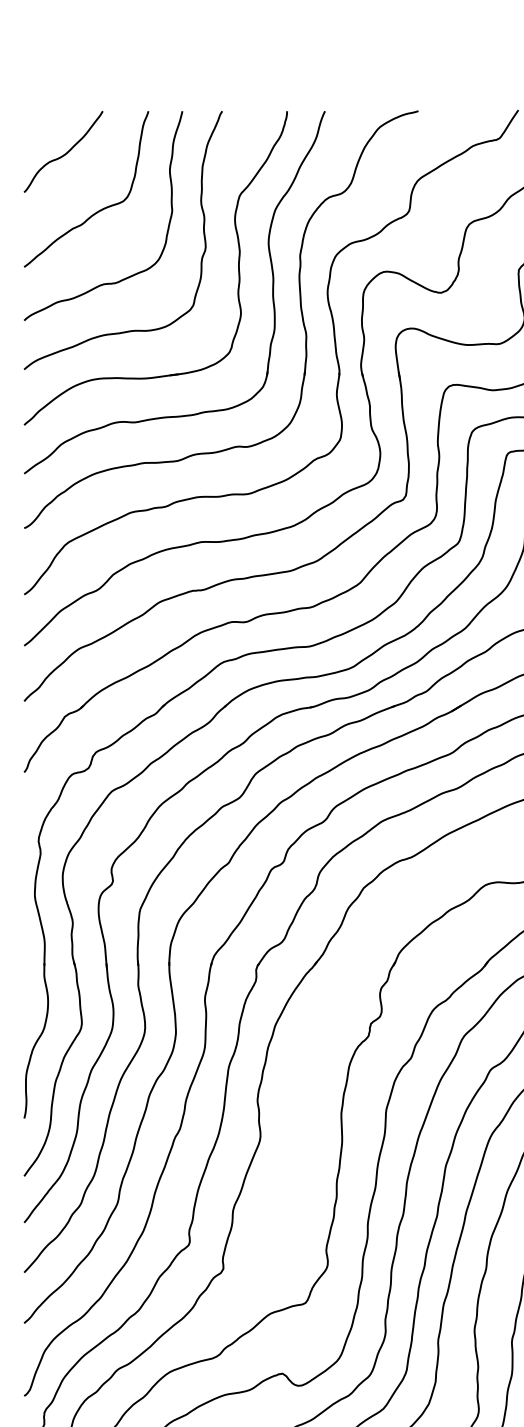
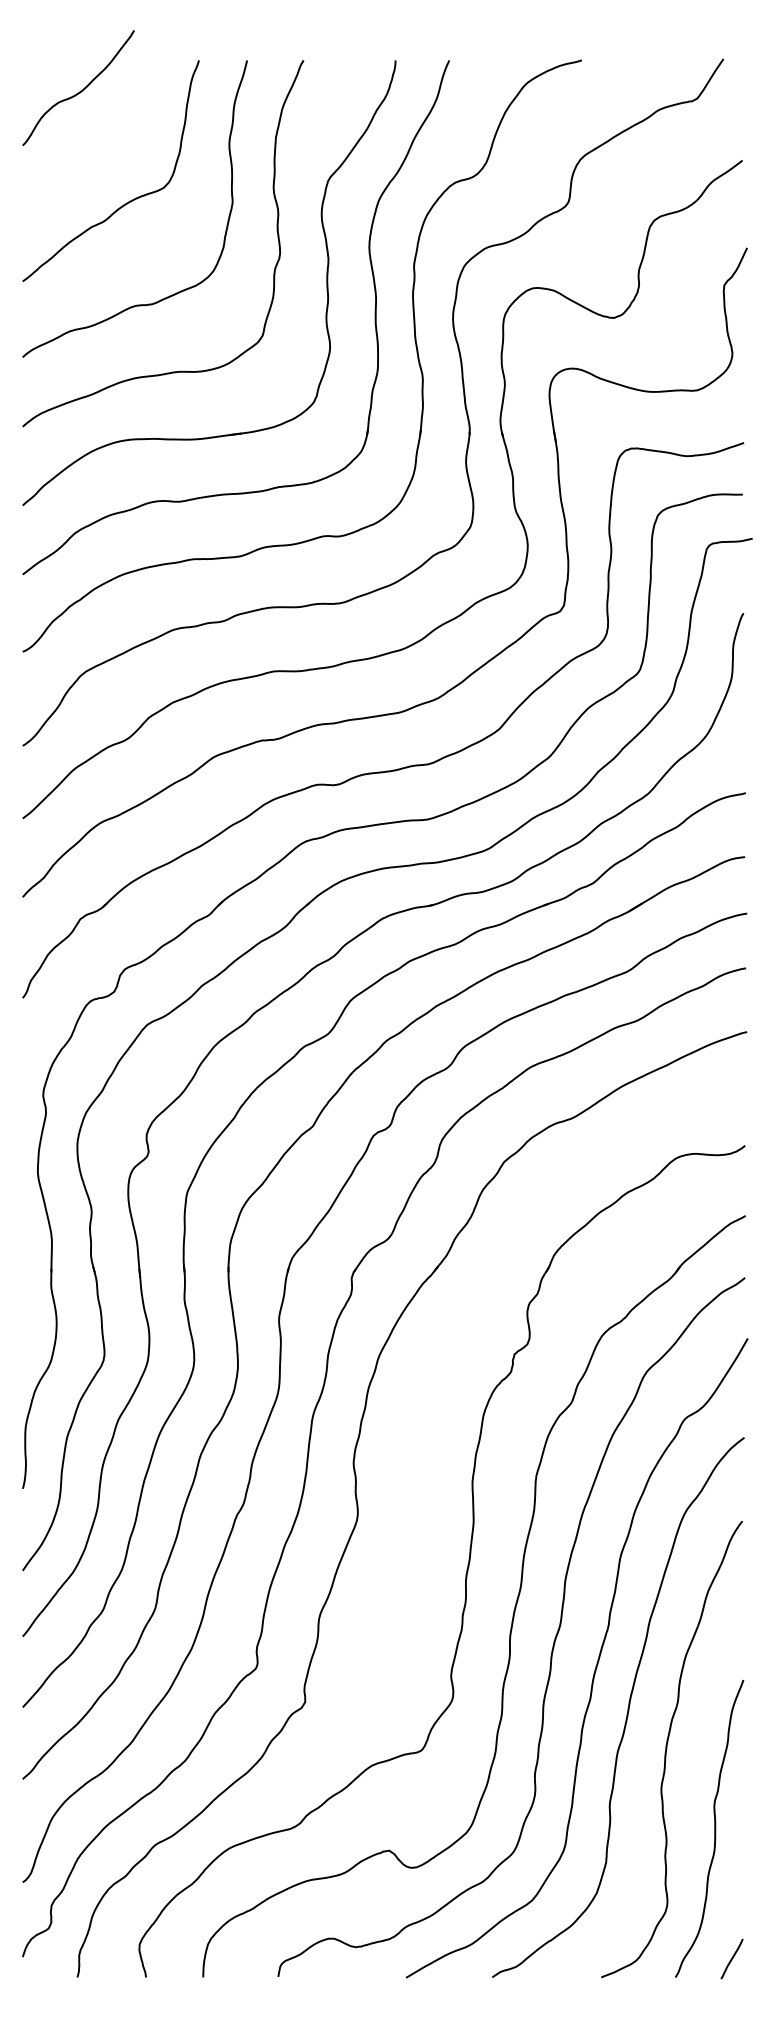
curve: (64, 154) -> (79, 91), moved

